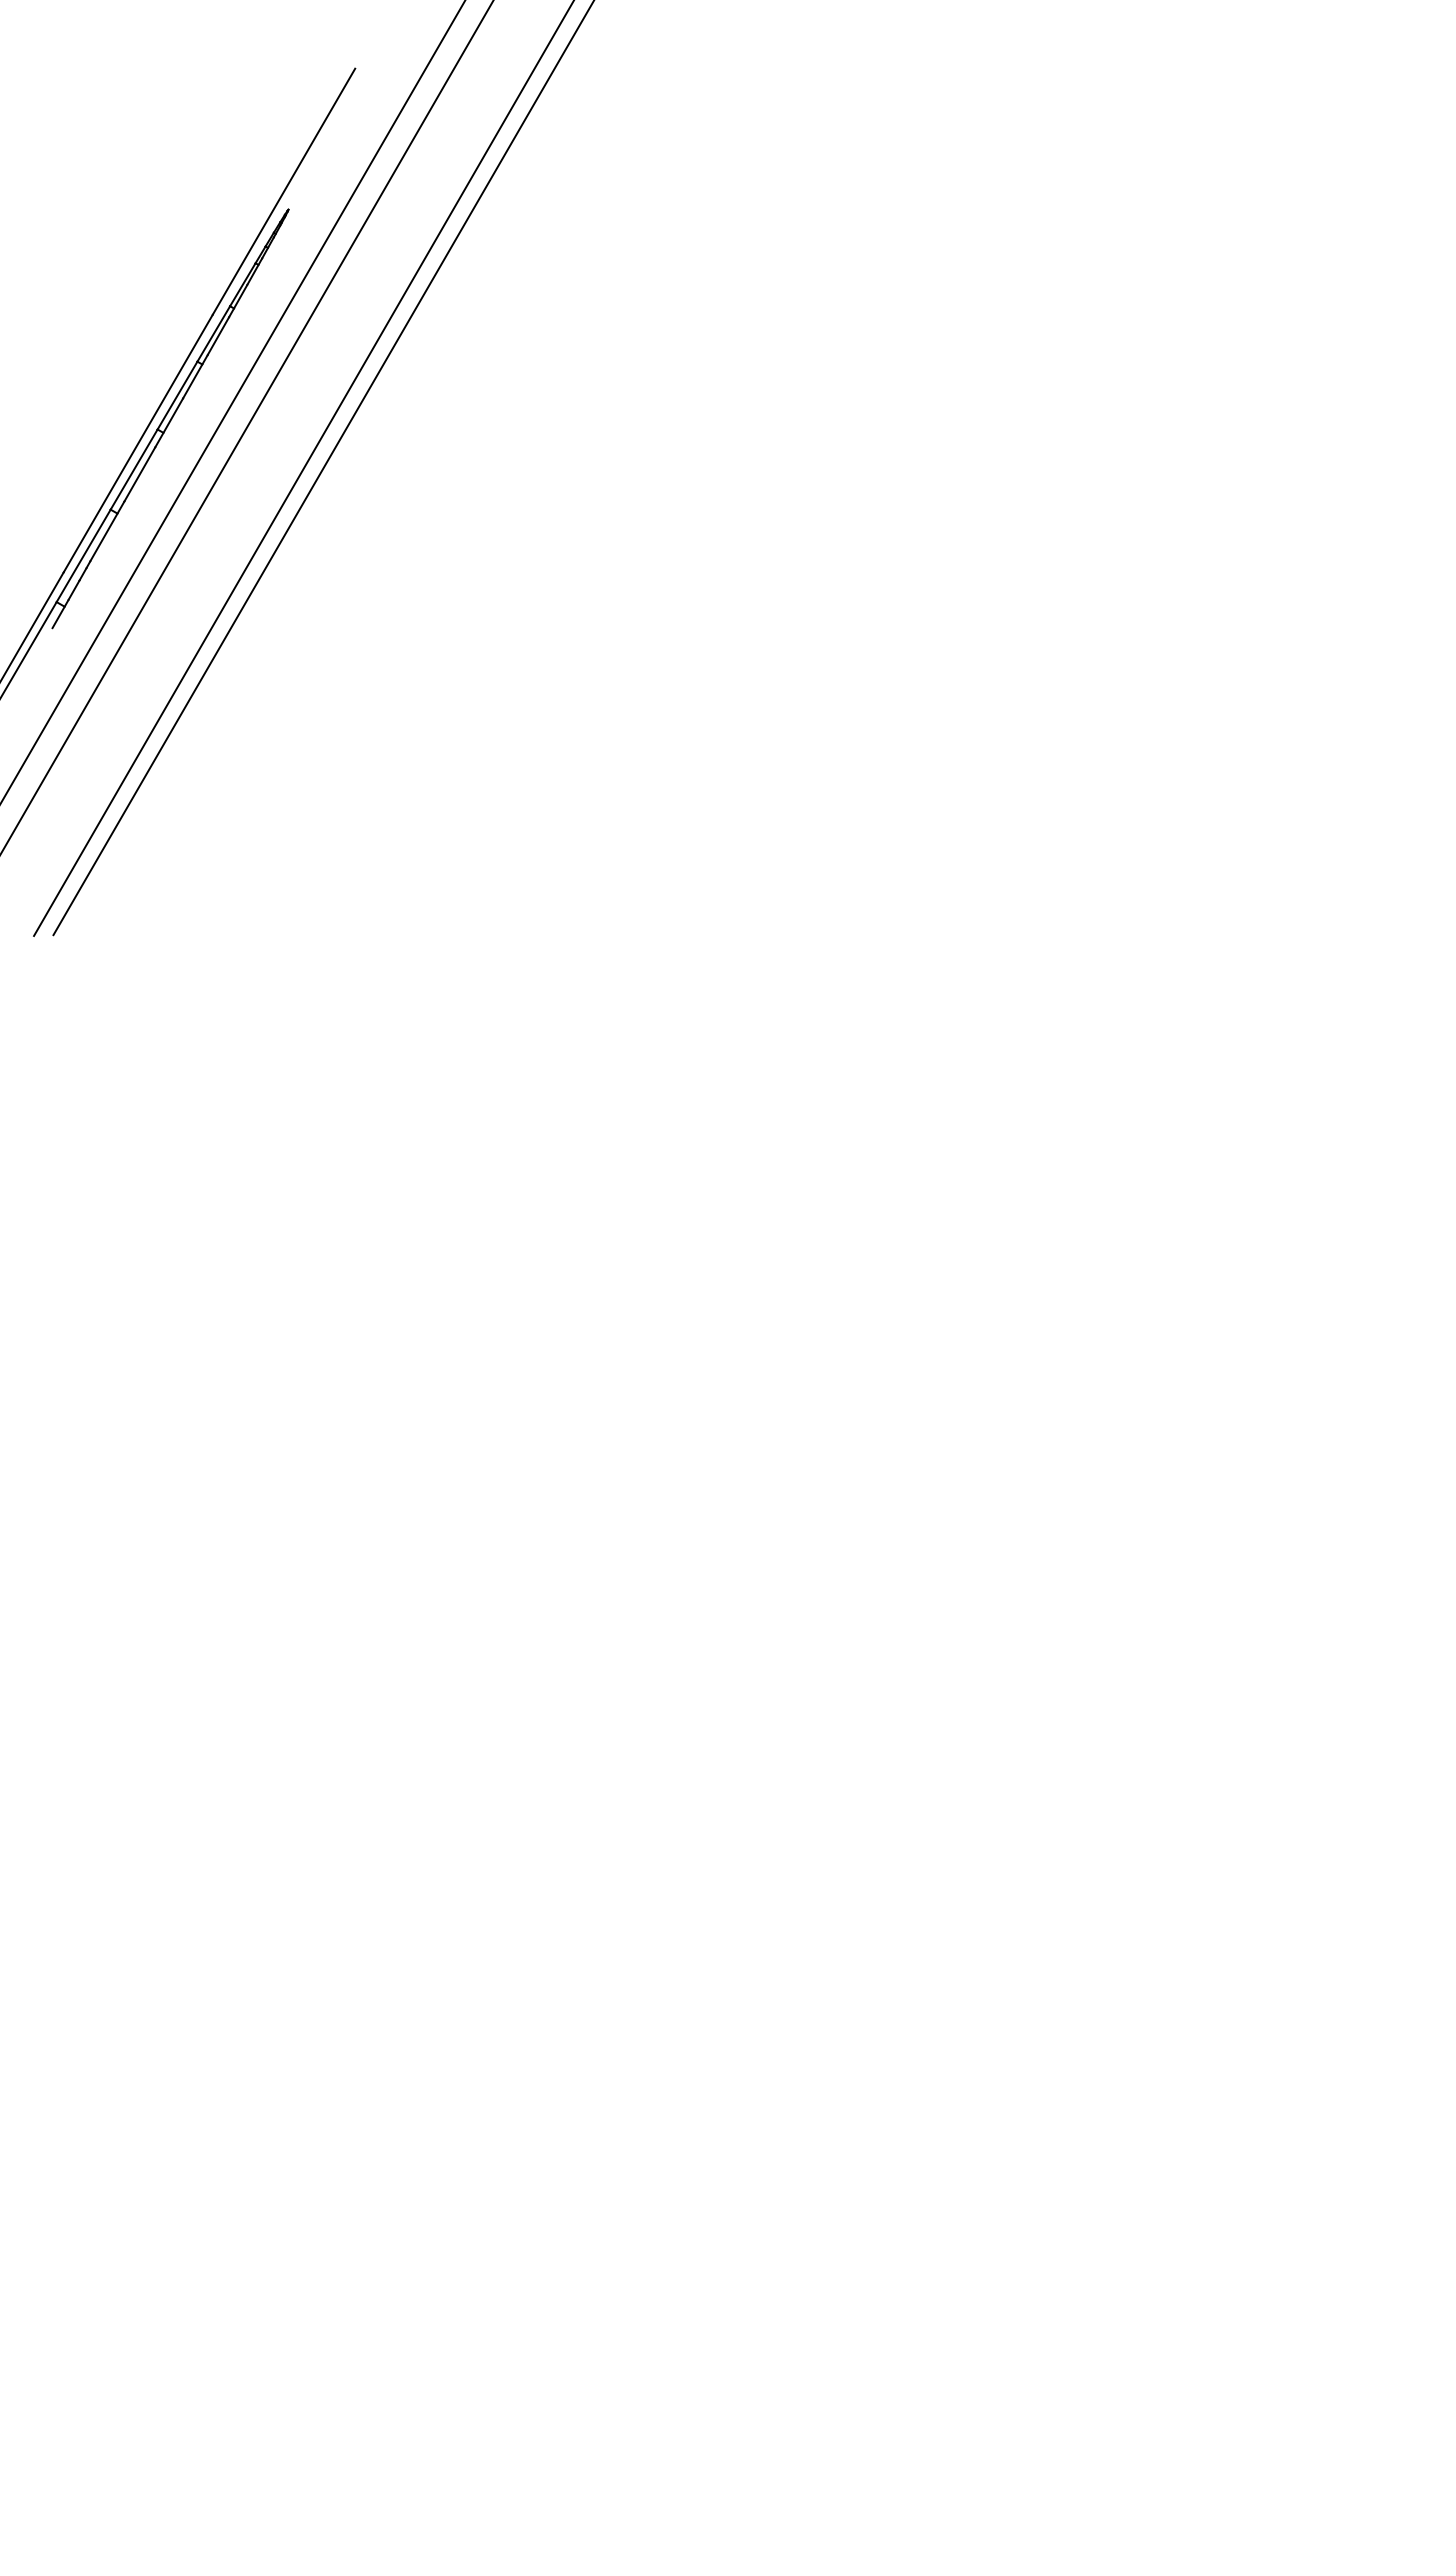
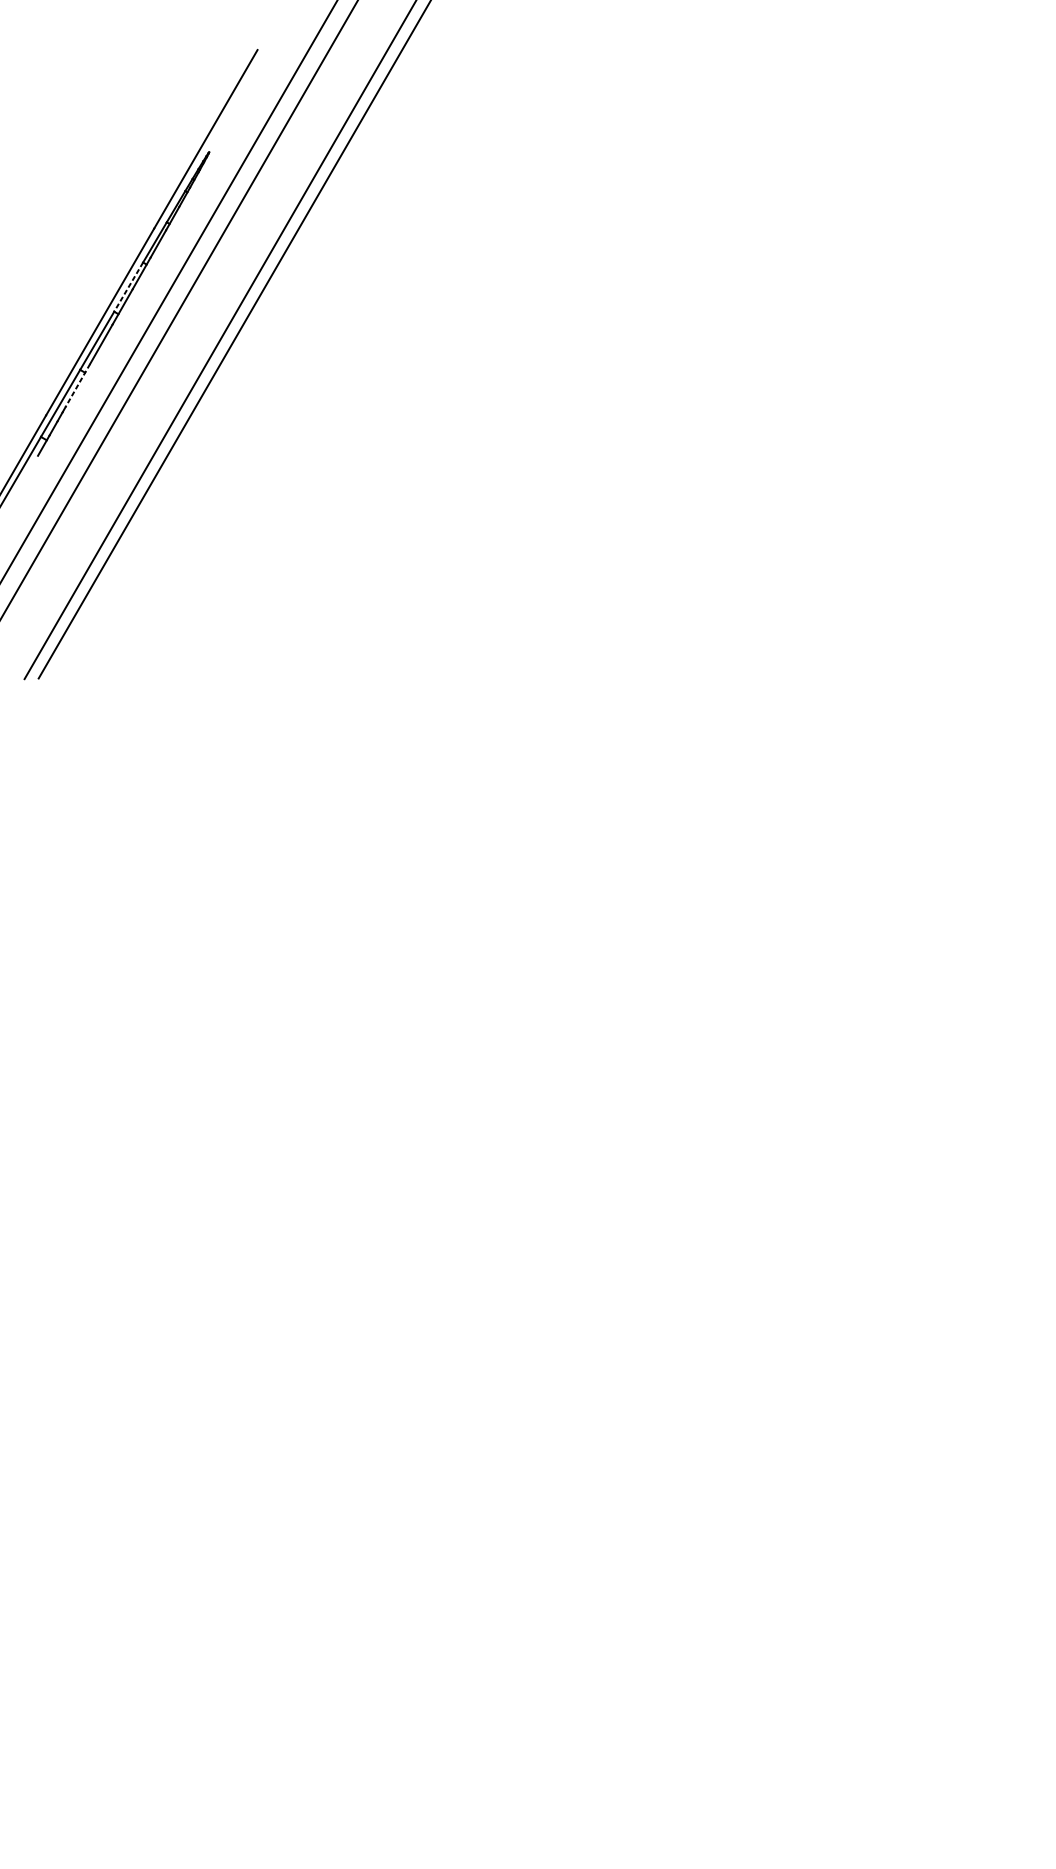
line: (177, 396) -> (128, 287), solid -> dashed
line: (107, 531) -> (77, 385), solid -> dashed

